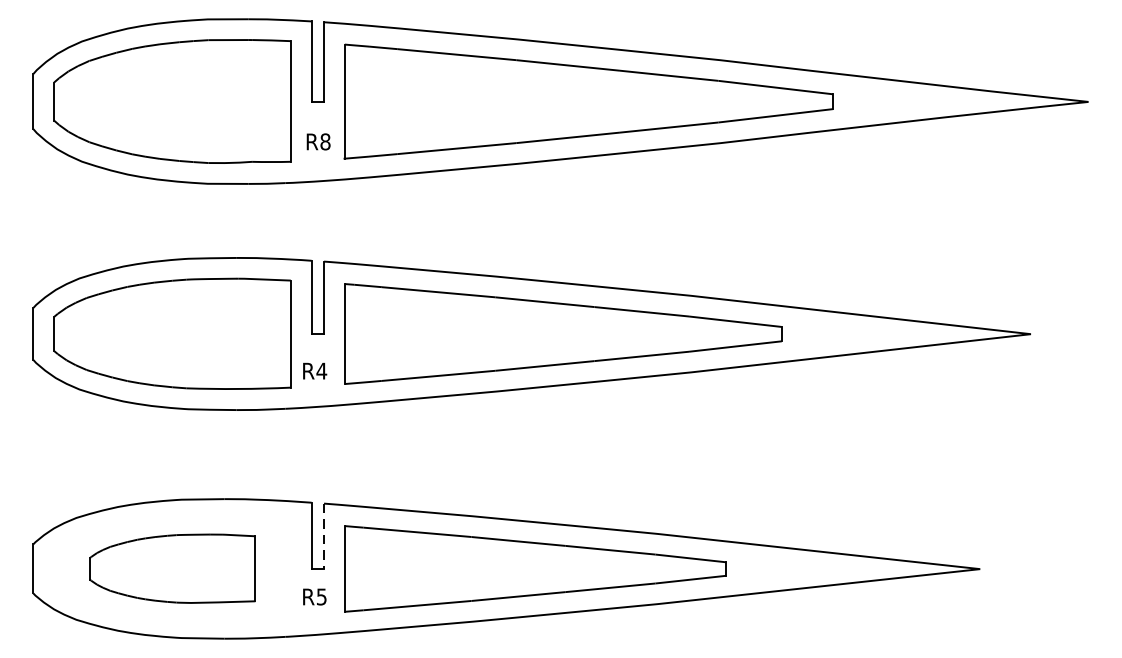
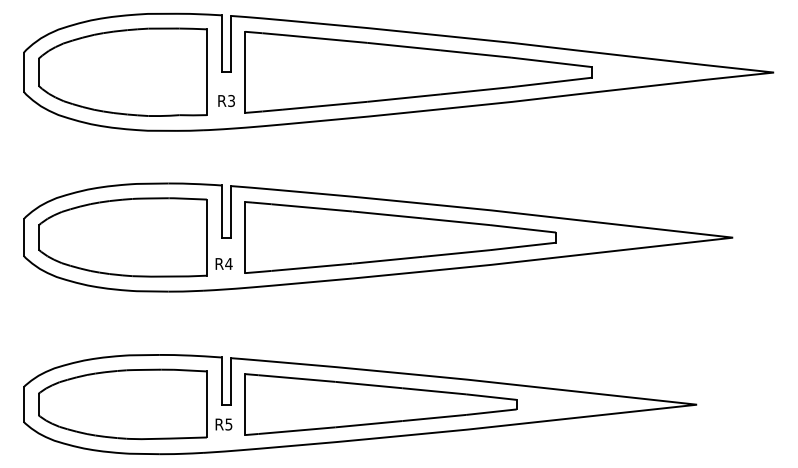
text: (325, 141) -> (231, 100), R8 -> R3
line: (323, 536) -> (230, 381), dashed -> solid
part: (172, 568) -> (122, 404), size x1.43

